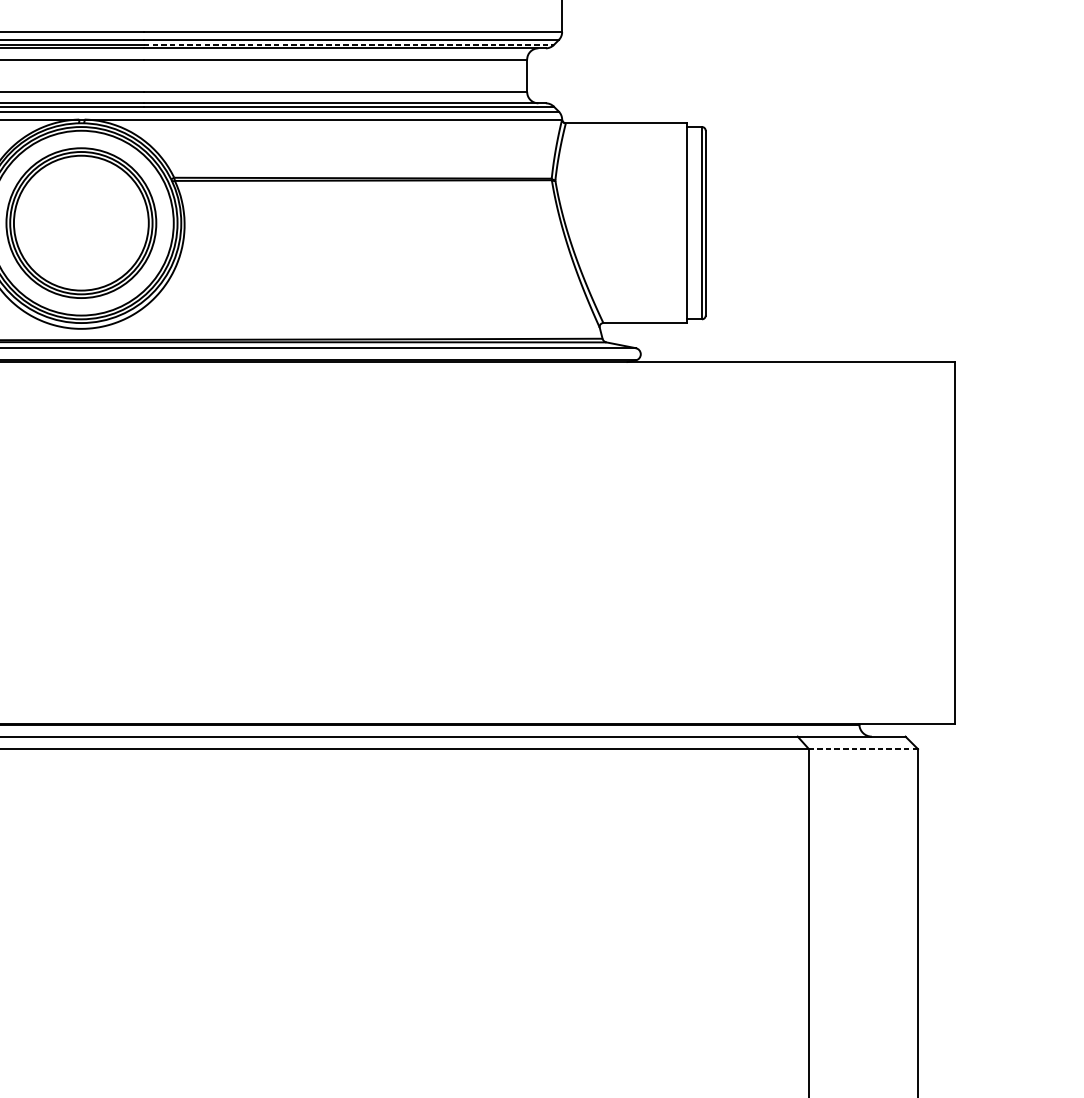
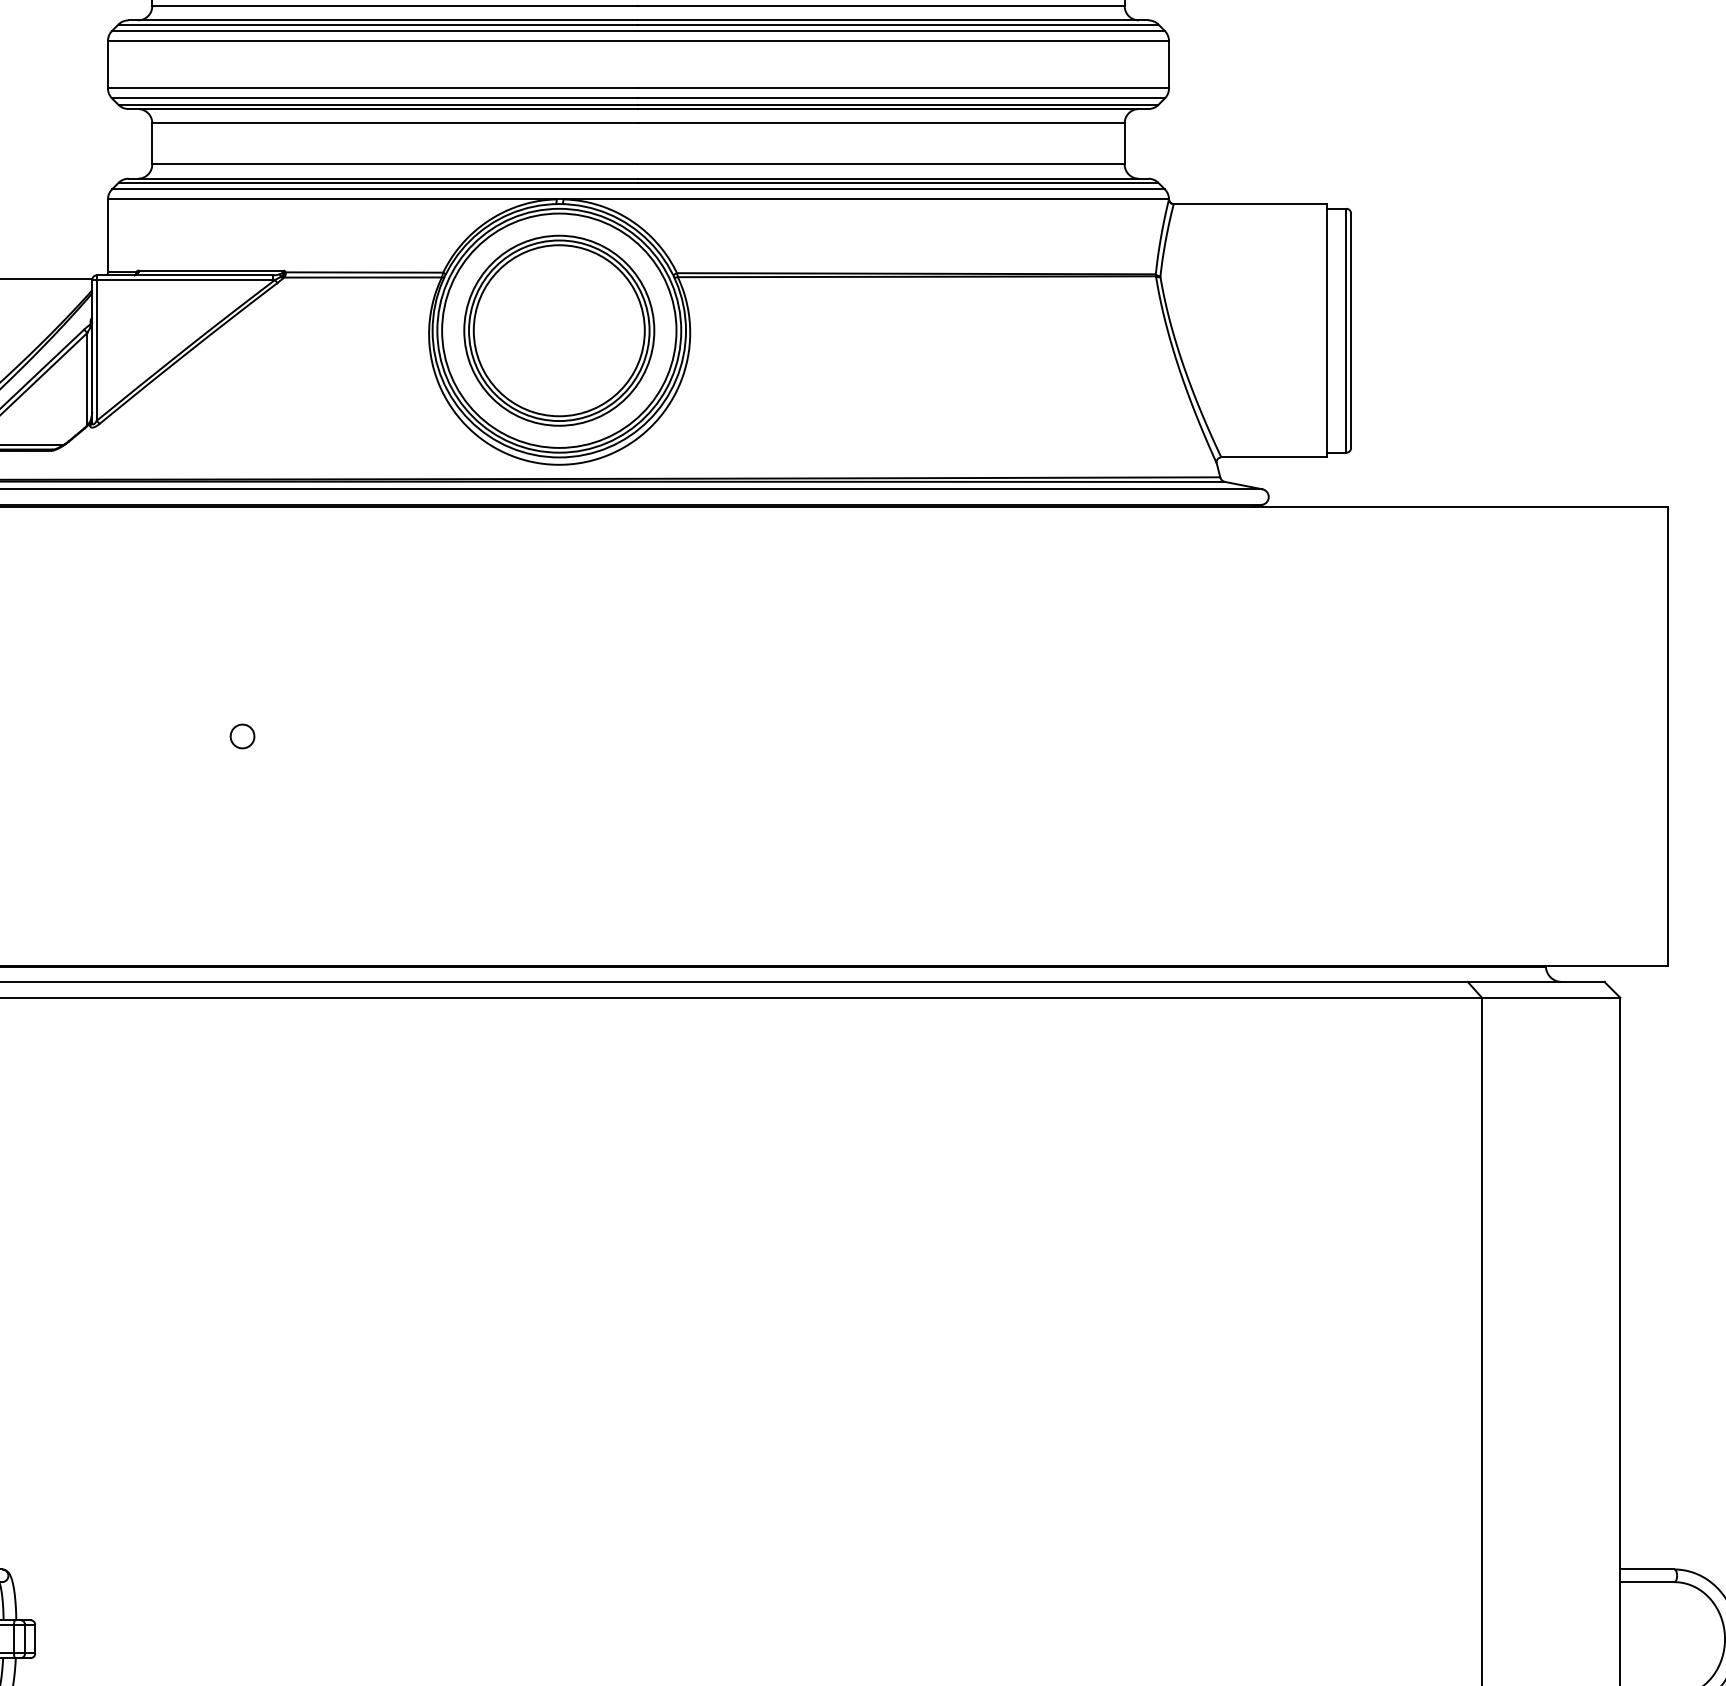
line: (348, 44) -> (898, 104), dashed -> solid
line: (862, 748) -> (1550, 997), dashed -> solid

